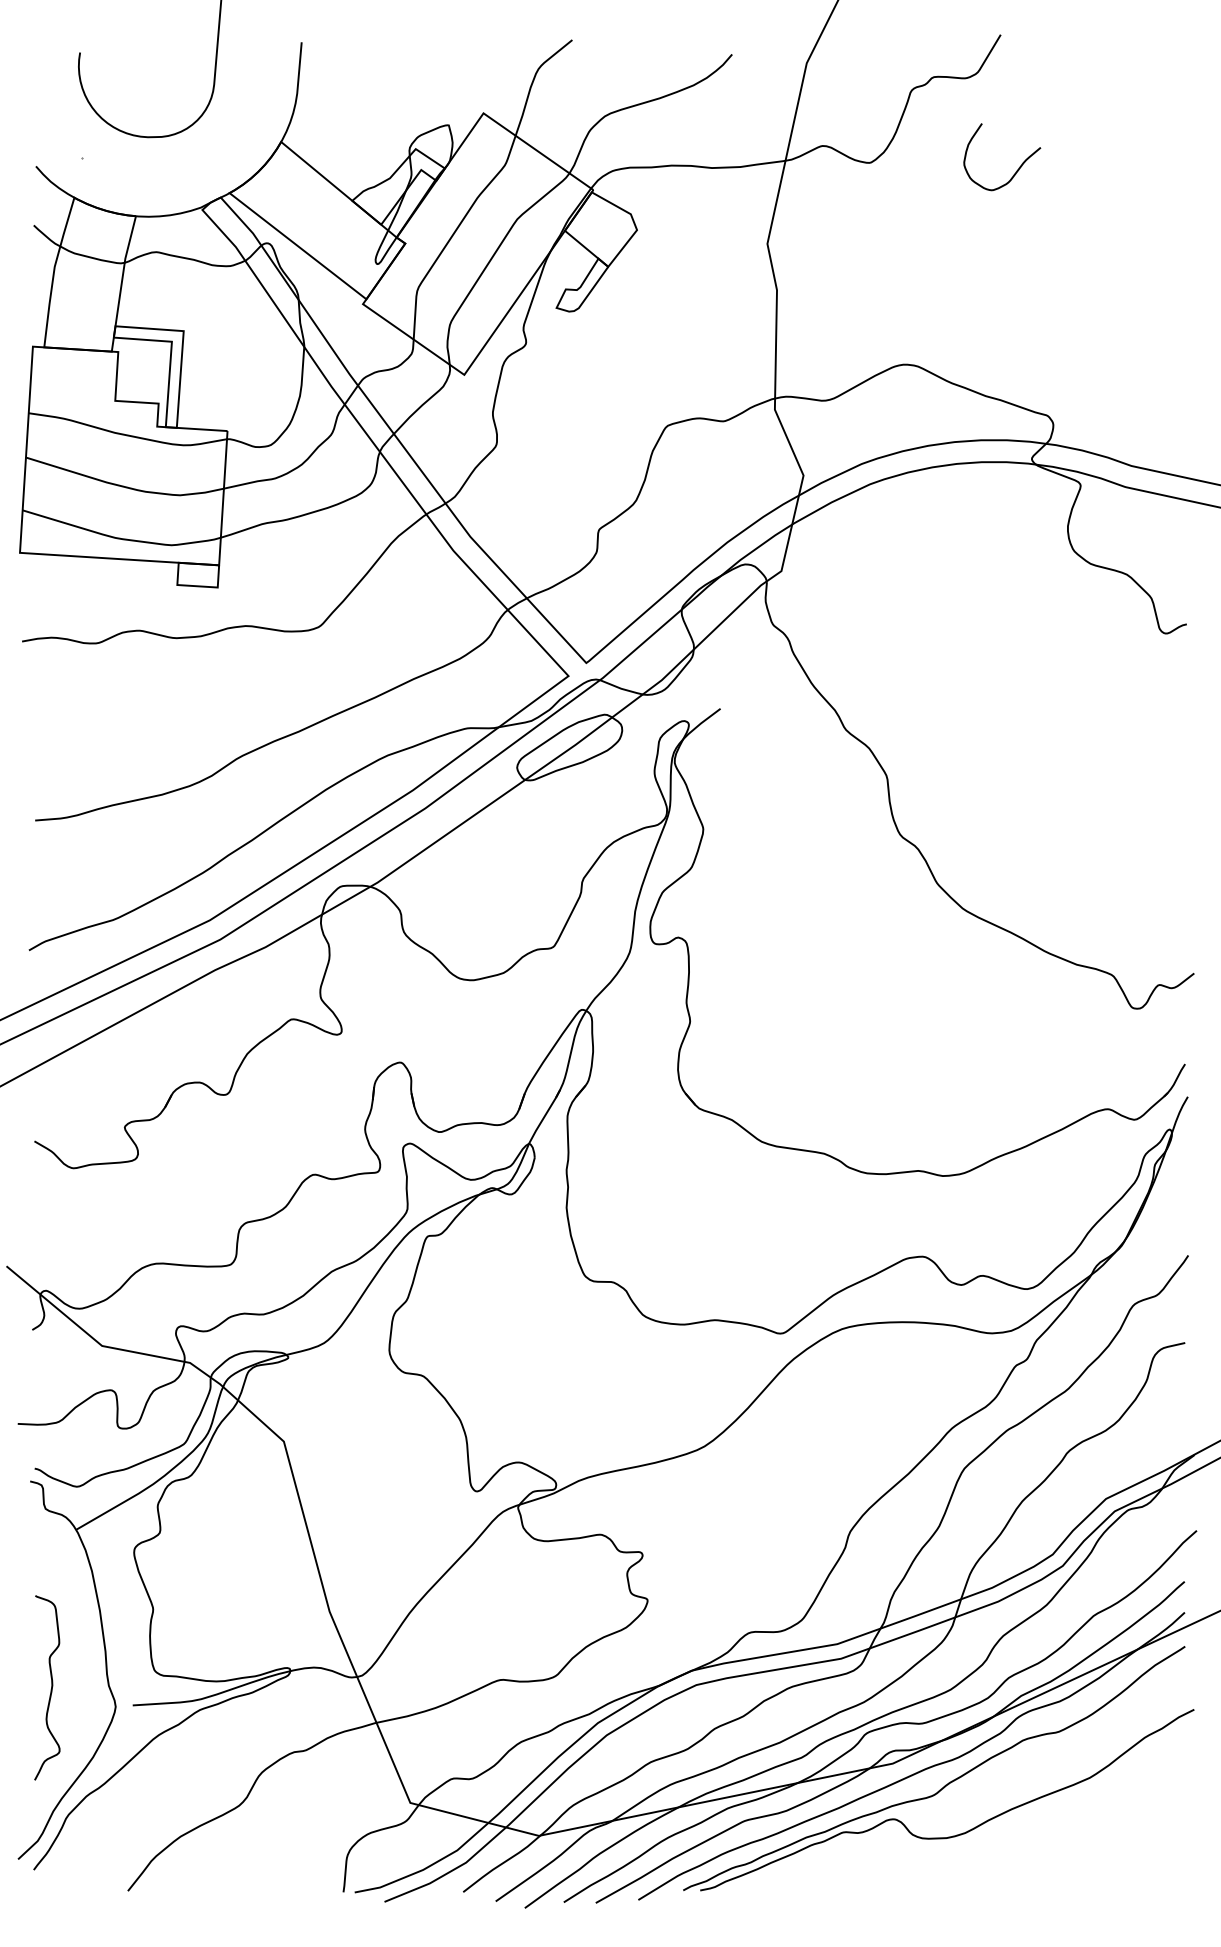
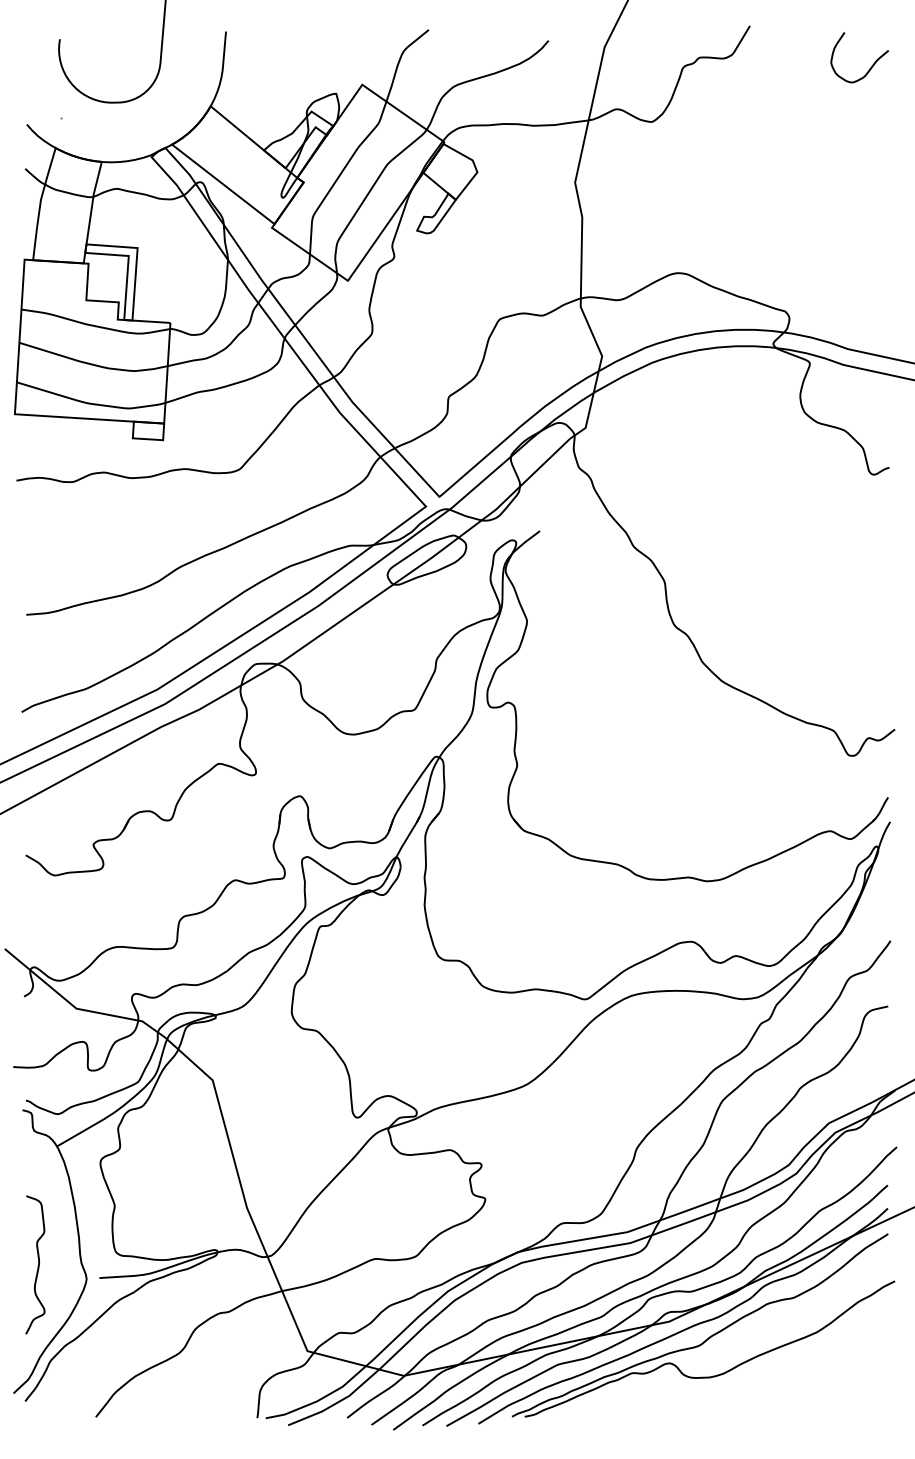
curve: (1016, 170) -> (870, 67), moved

